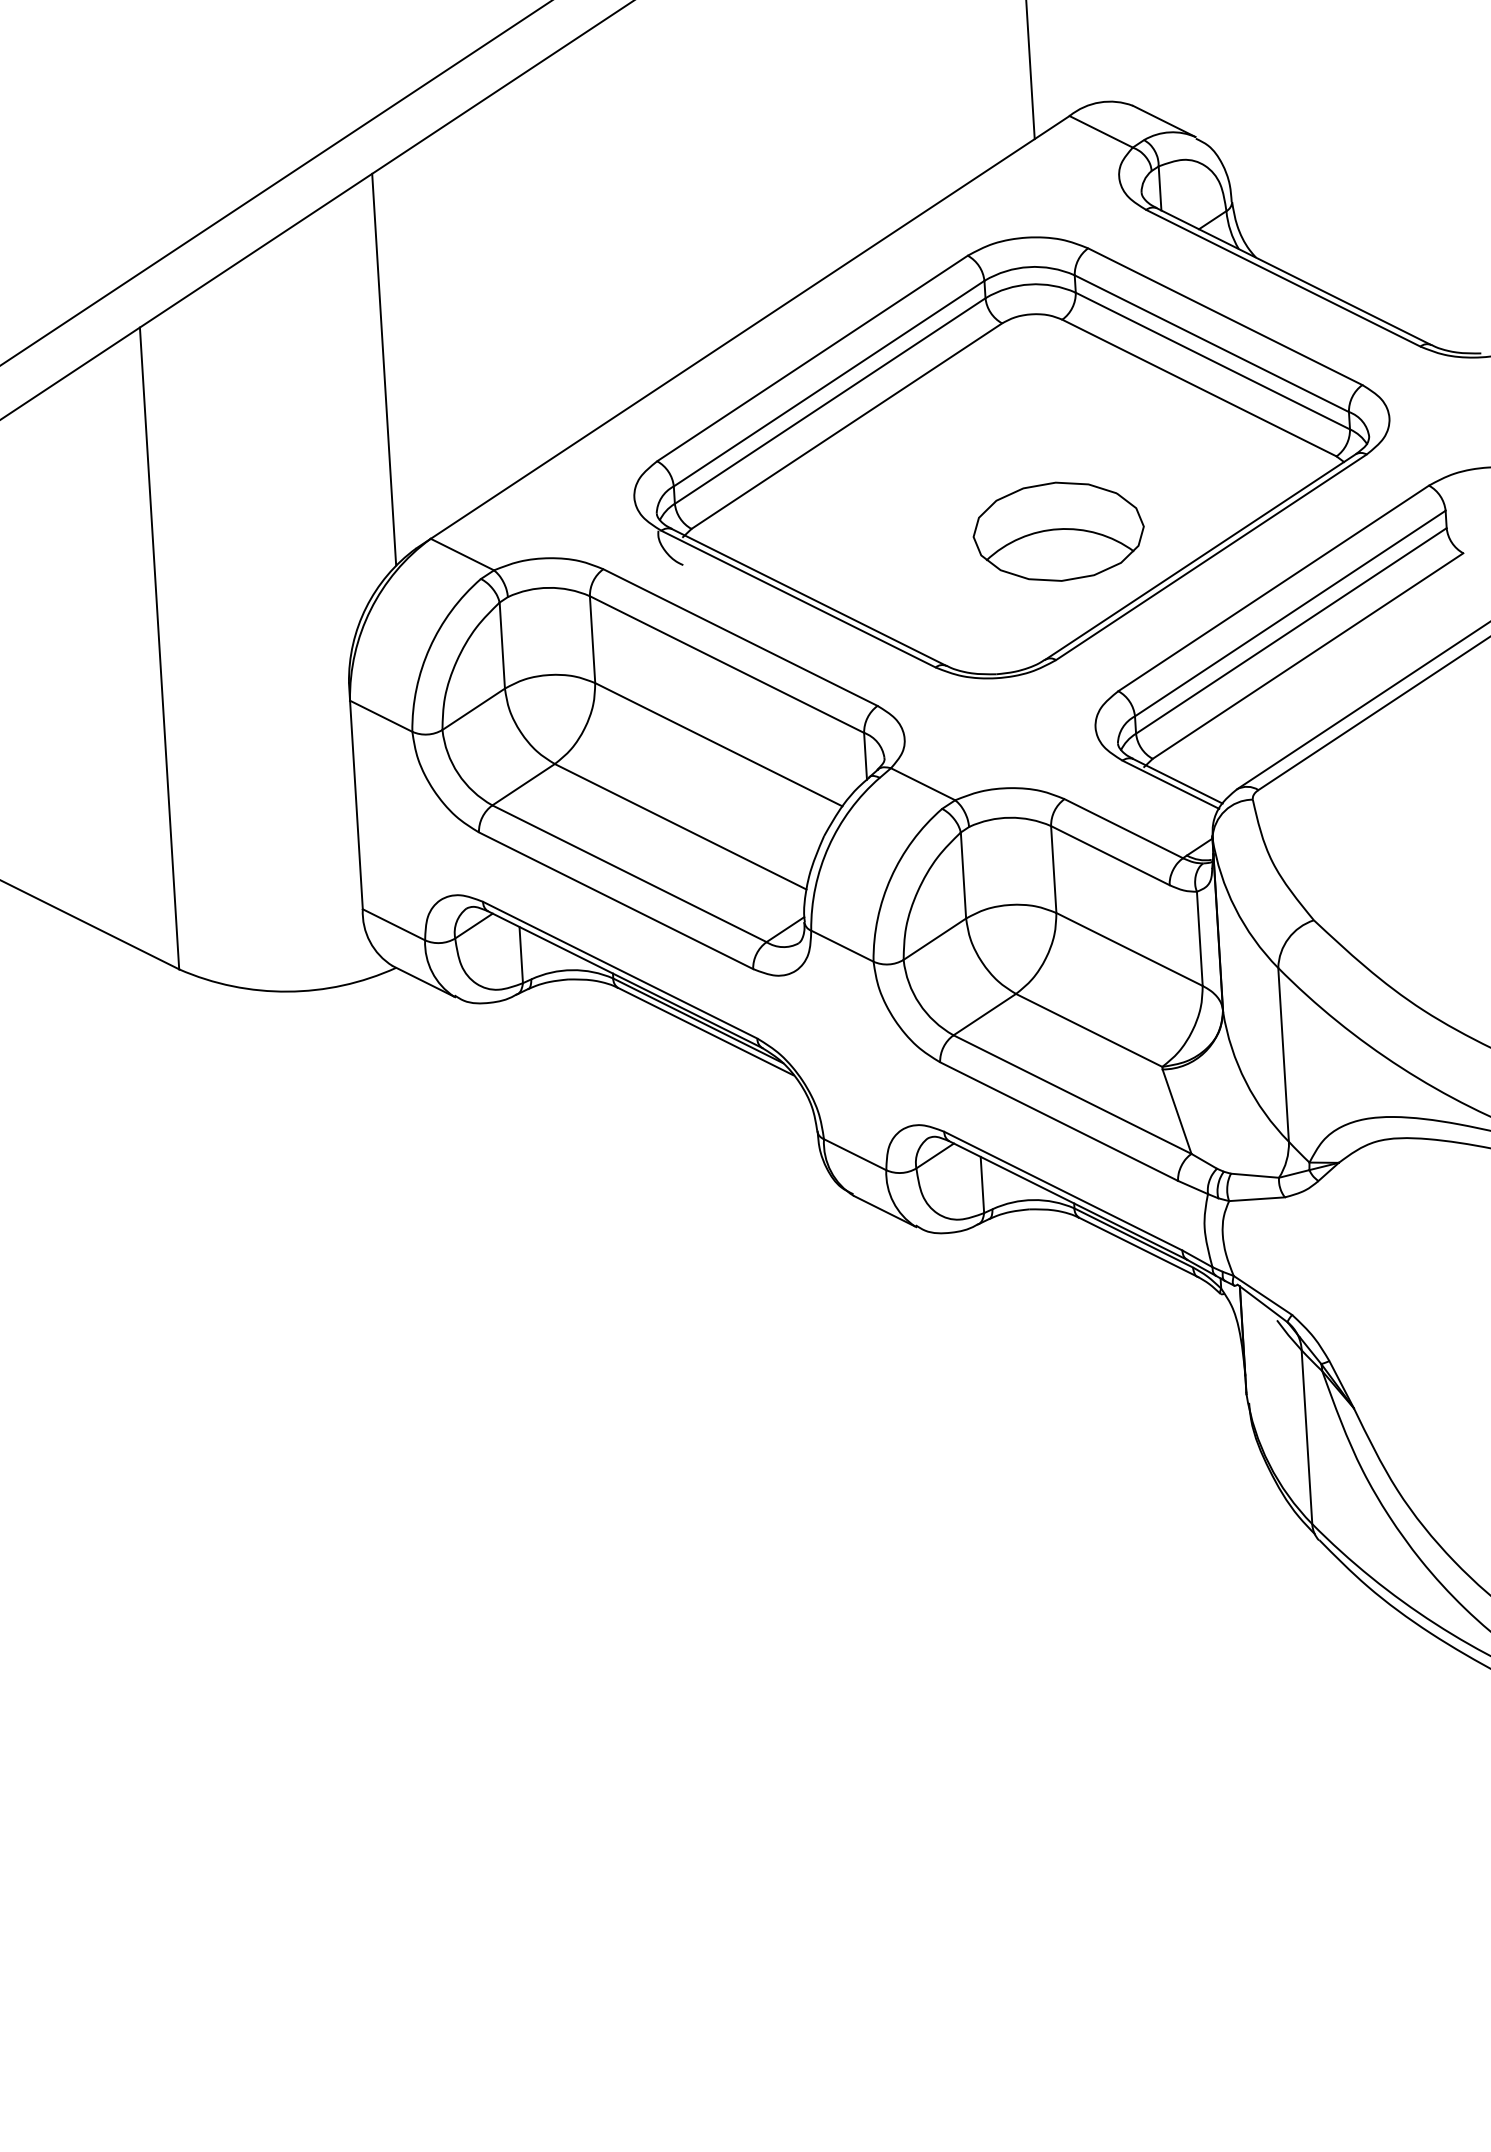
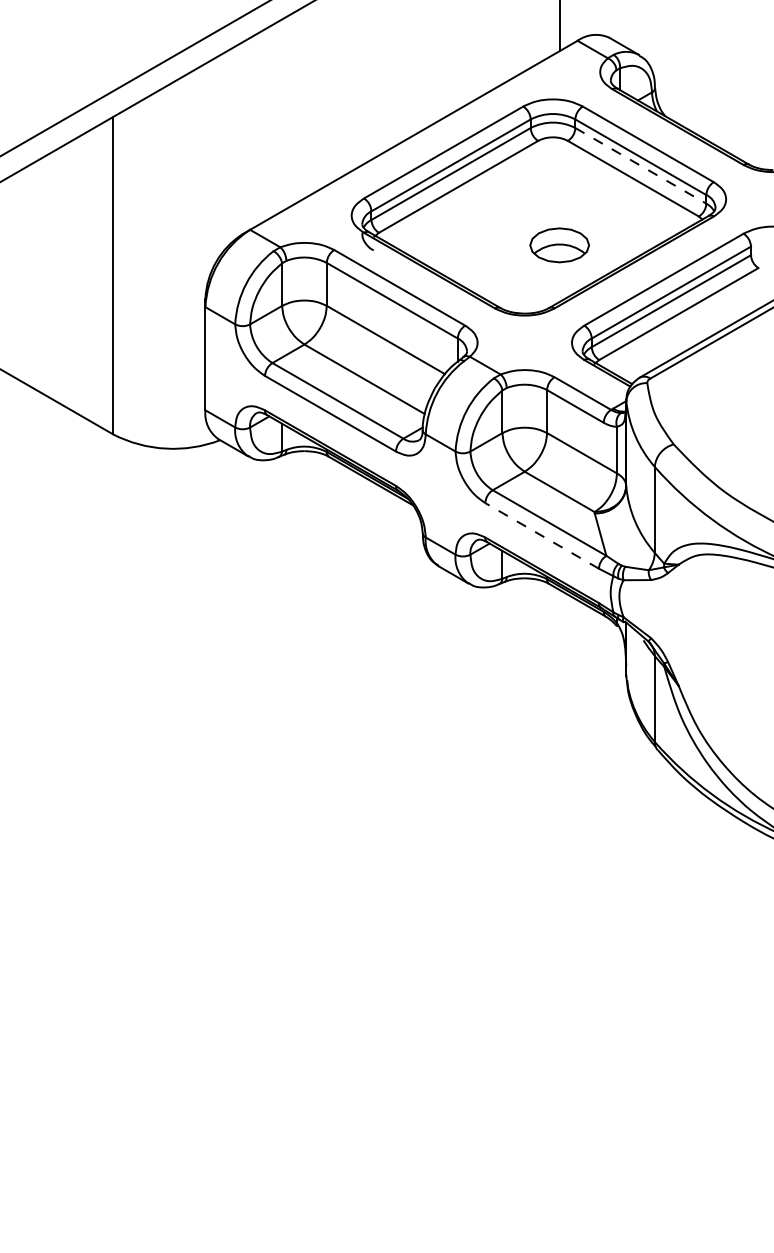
line: (1212, 360) -> (640, 165), solid -> dashed
line: (384, 368) -> (232, 144), removed
part: (1058, 532) -> (559, 245), size x0.7
line: (1059, 1120) -> (542, 535), solid -> dashed

